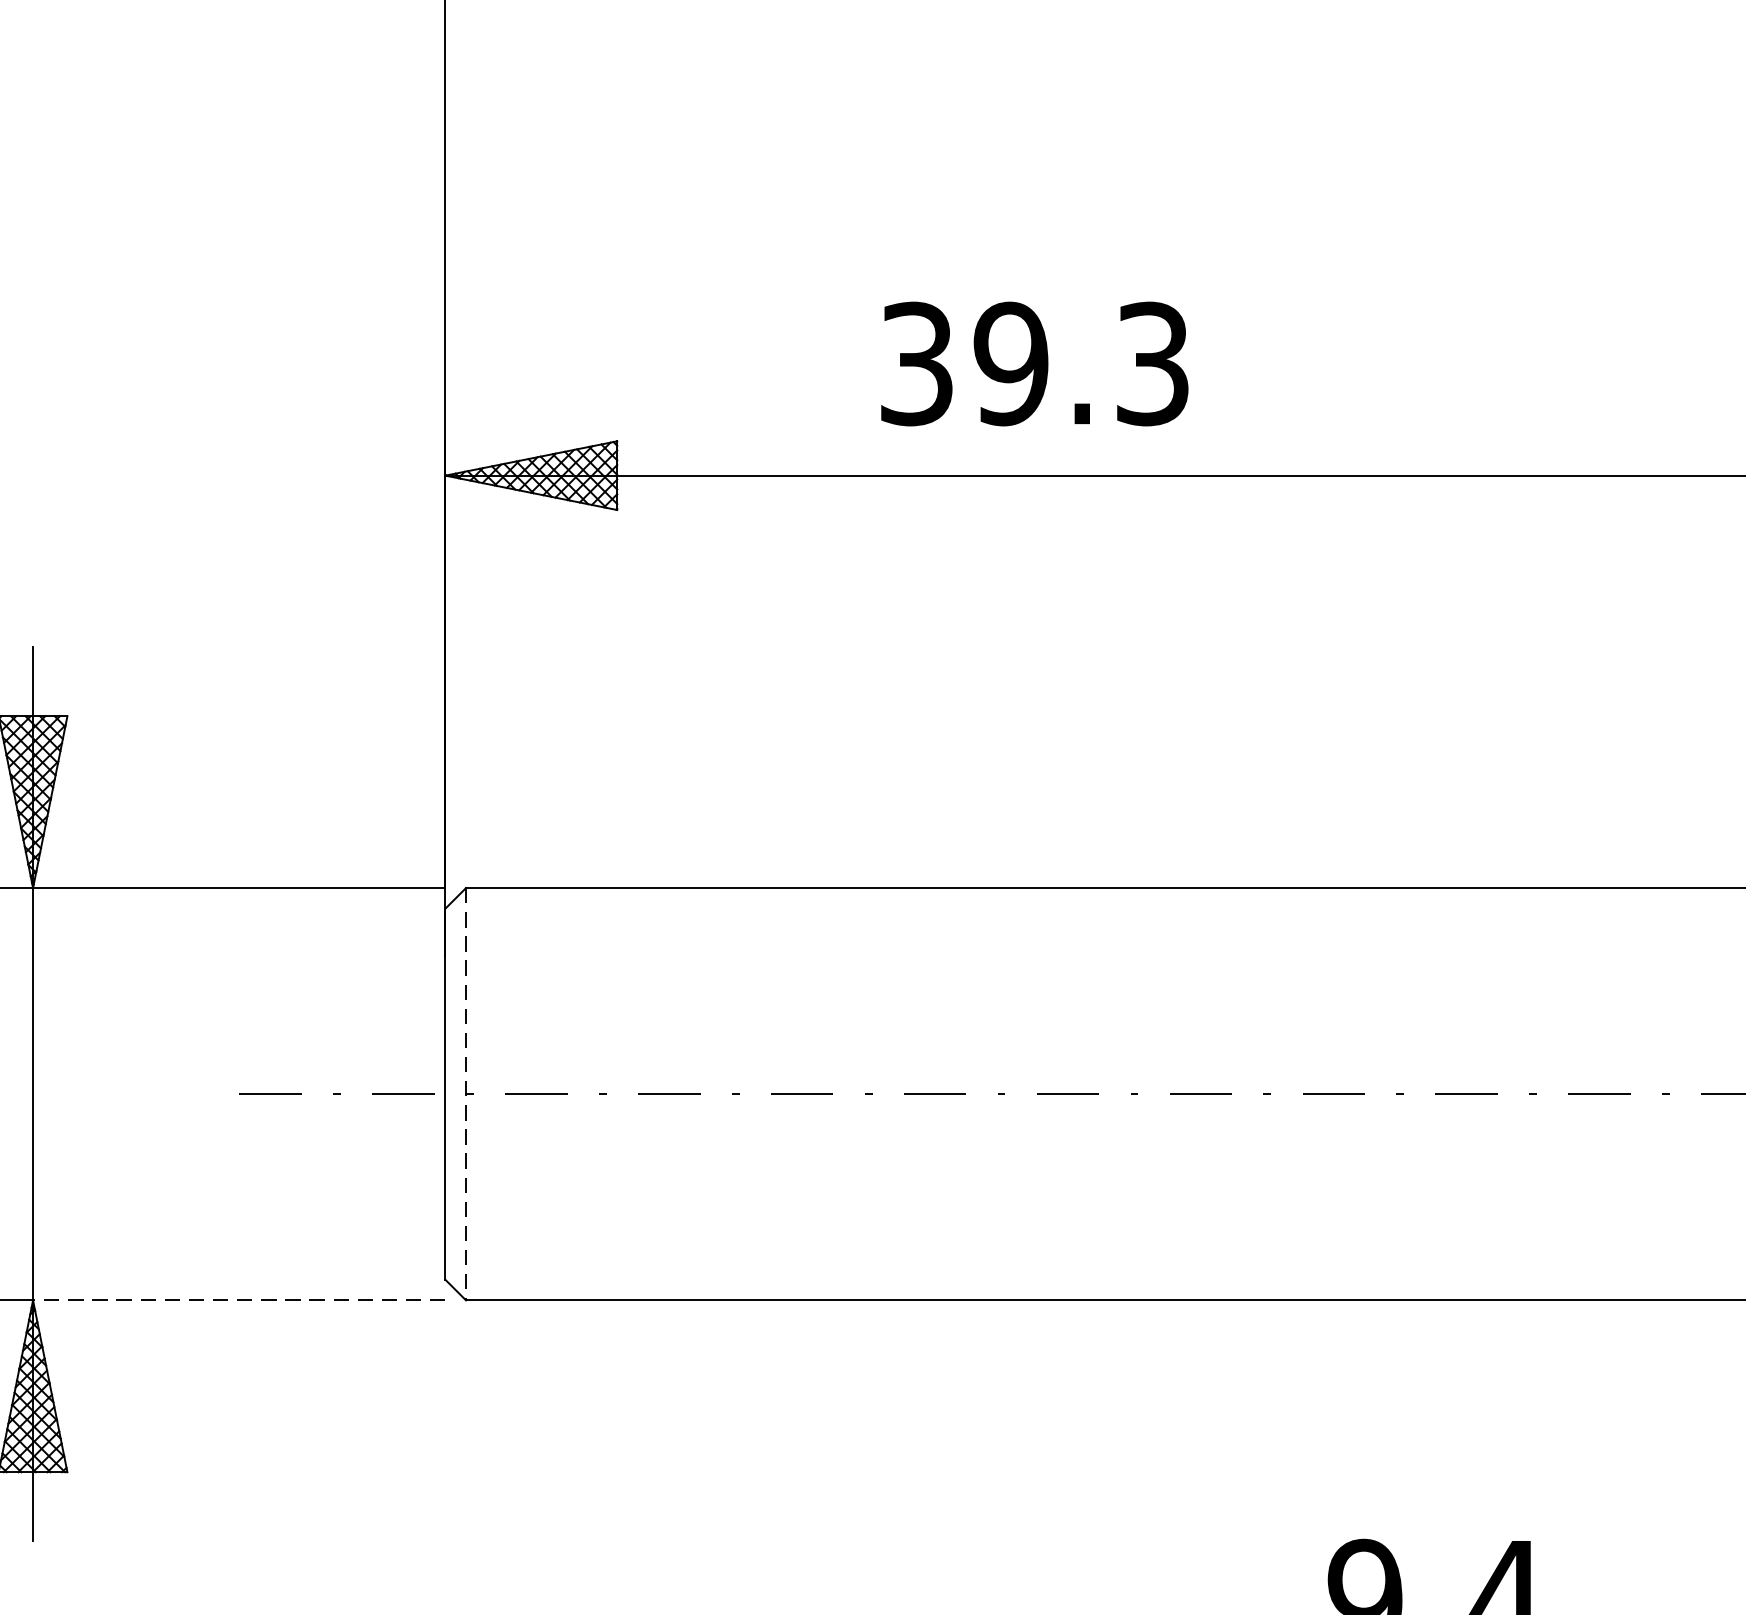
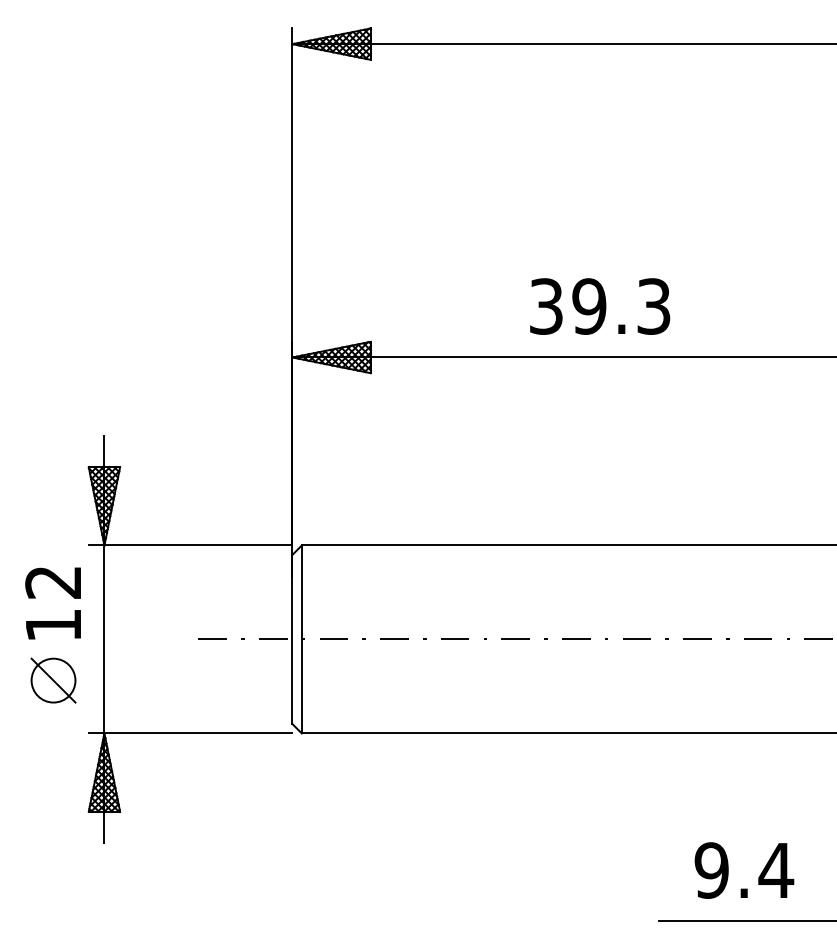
text: (1035, 363) -> (600, 306), moved
line: (465, 1094) -> (301, 639), dashed -> solid
line: (237, 1300) -> (197, 733), dashed -> solid

